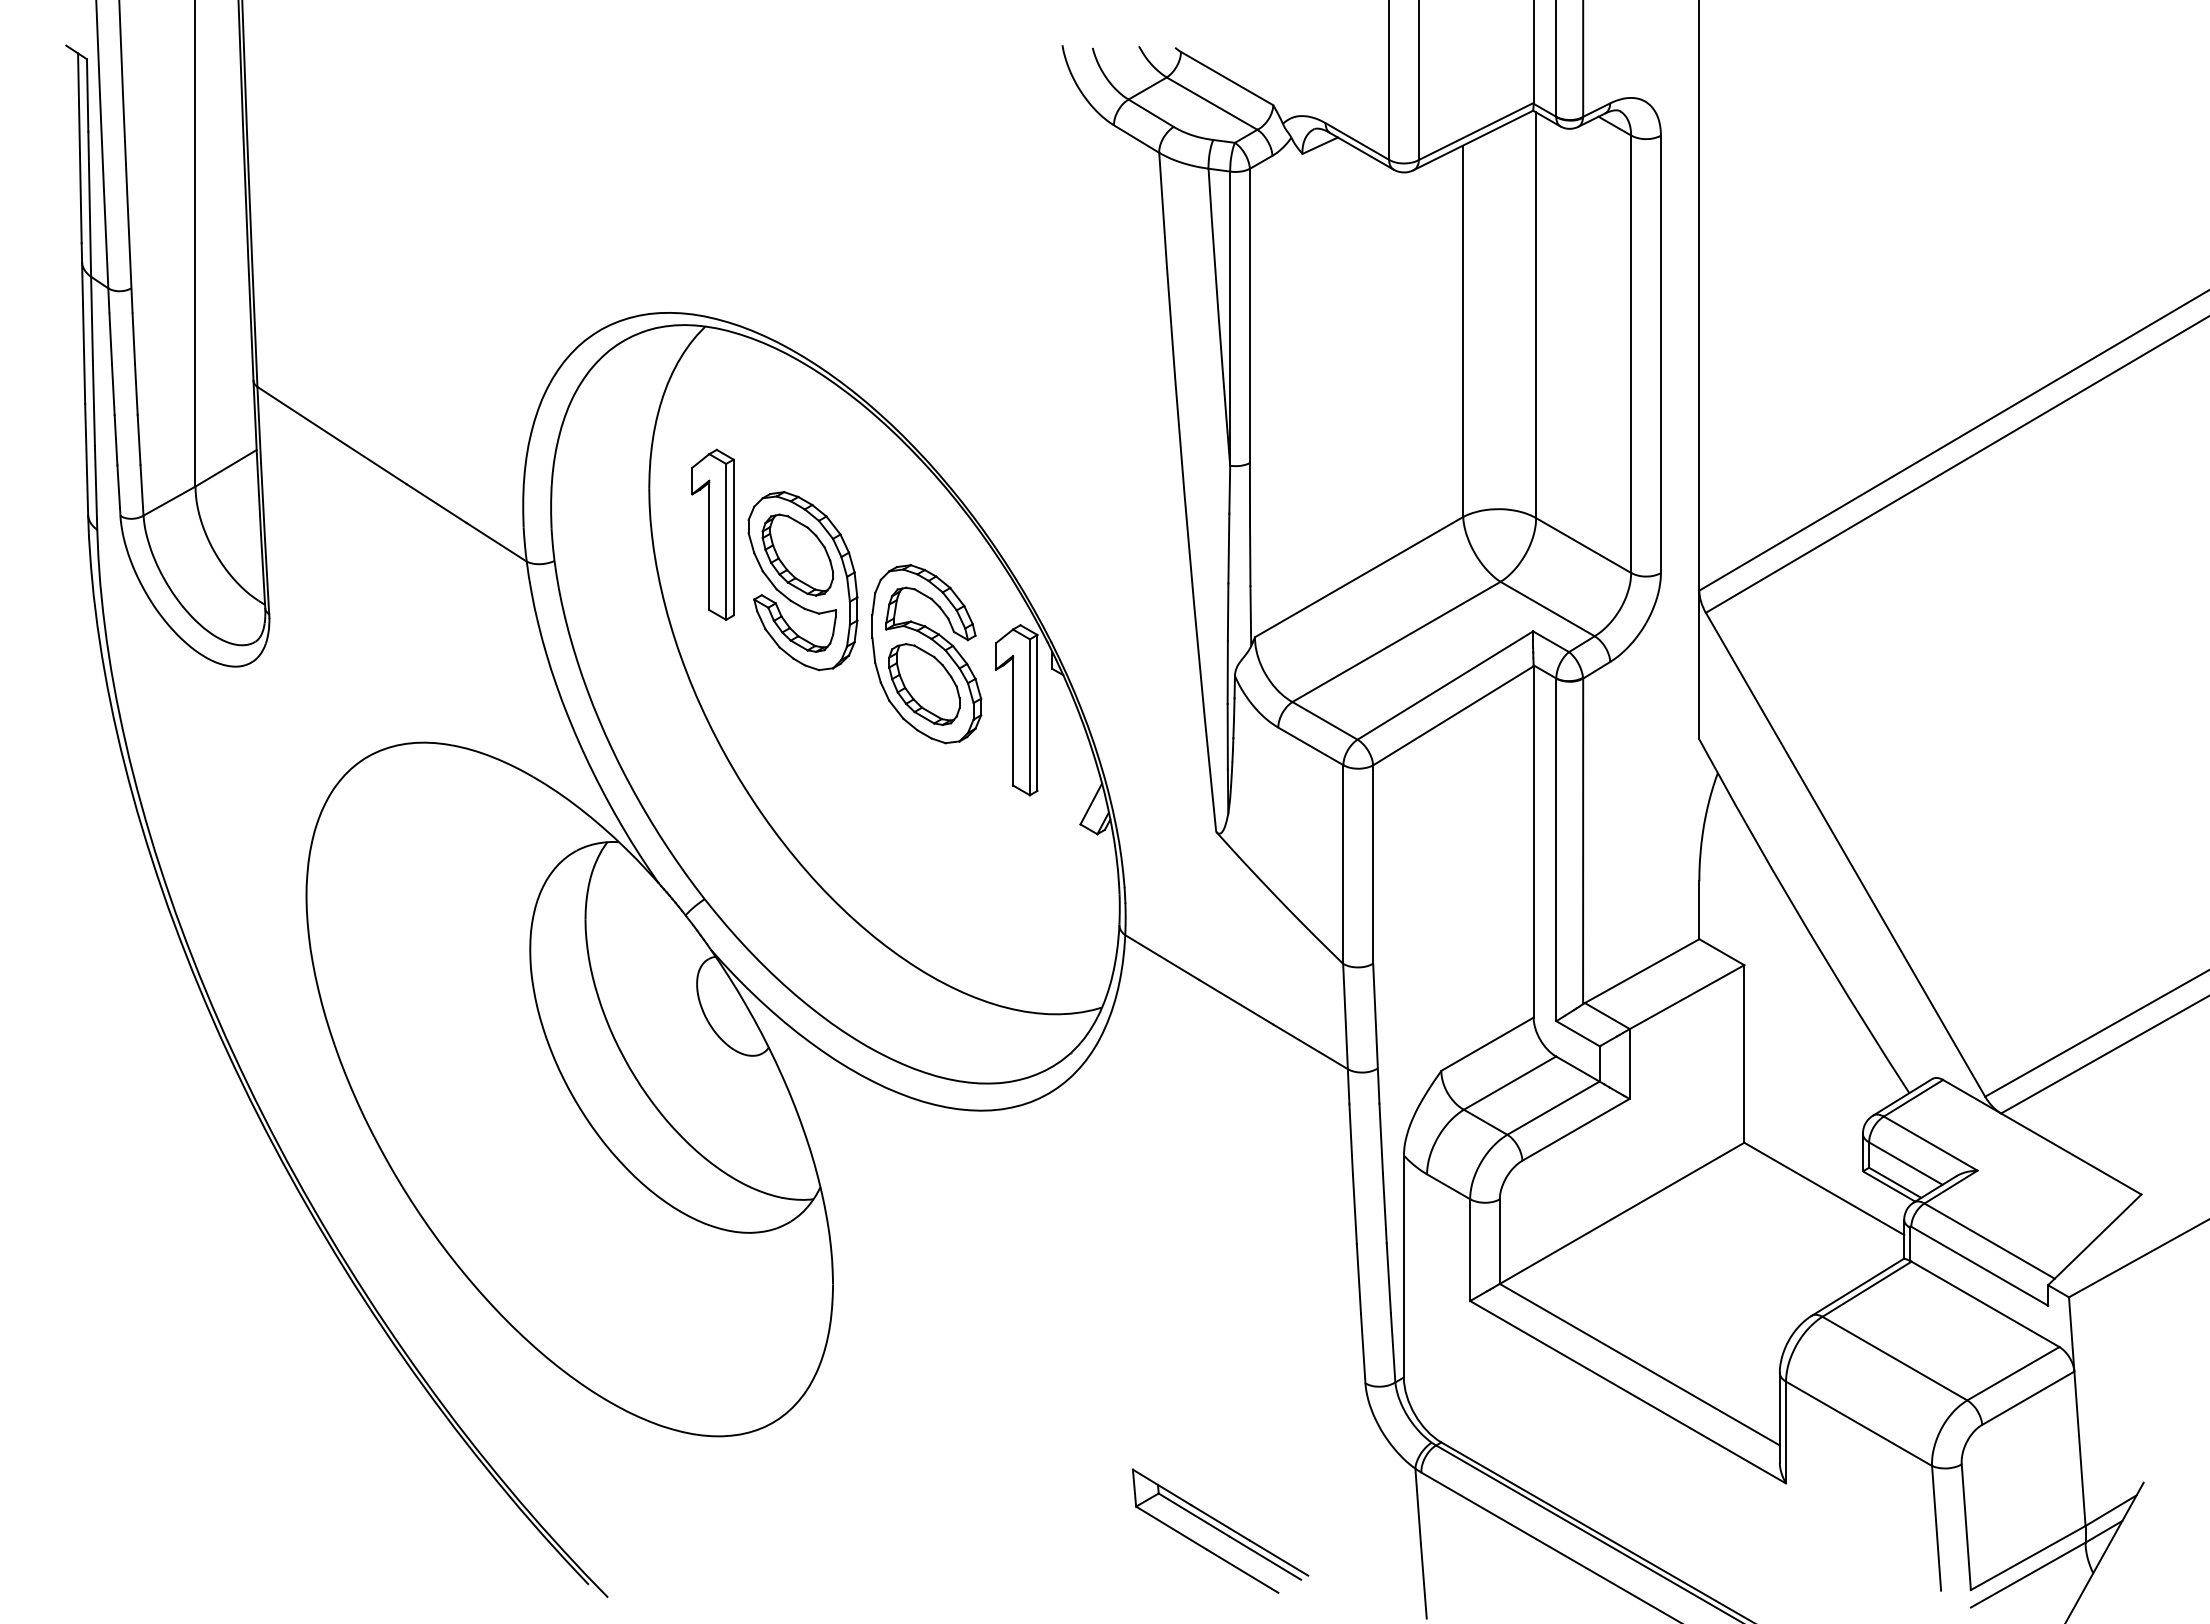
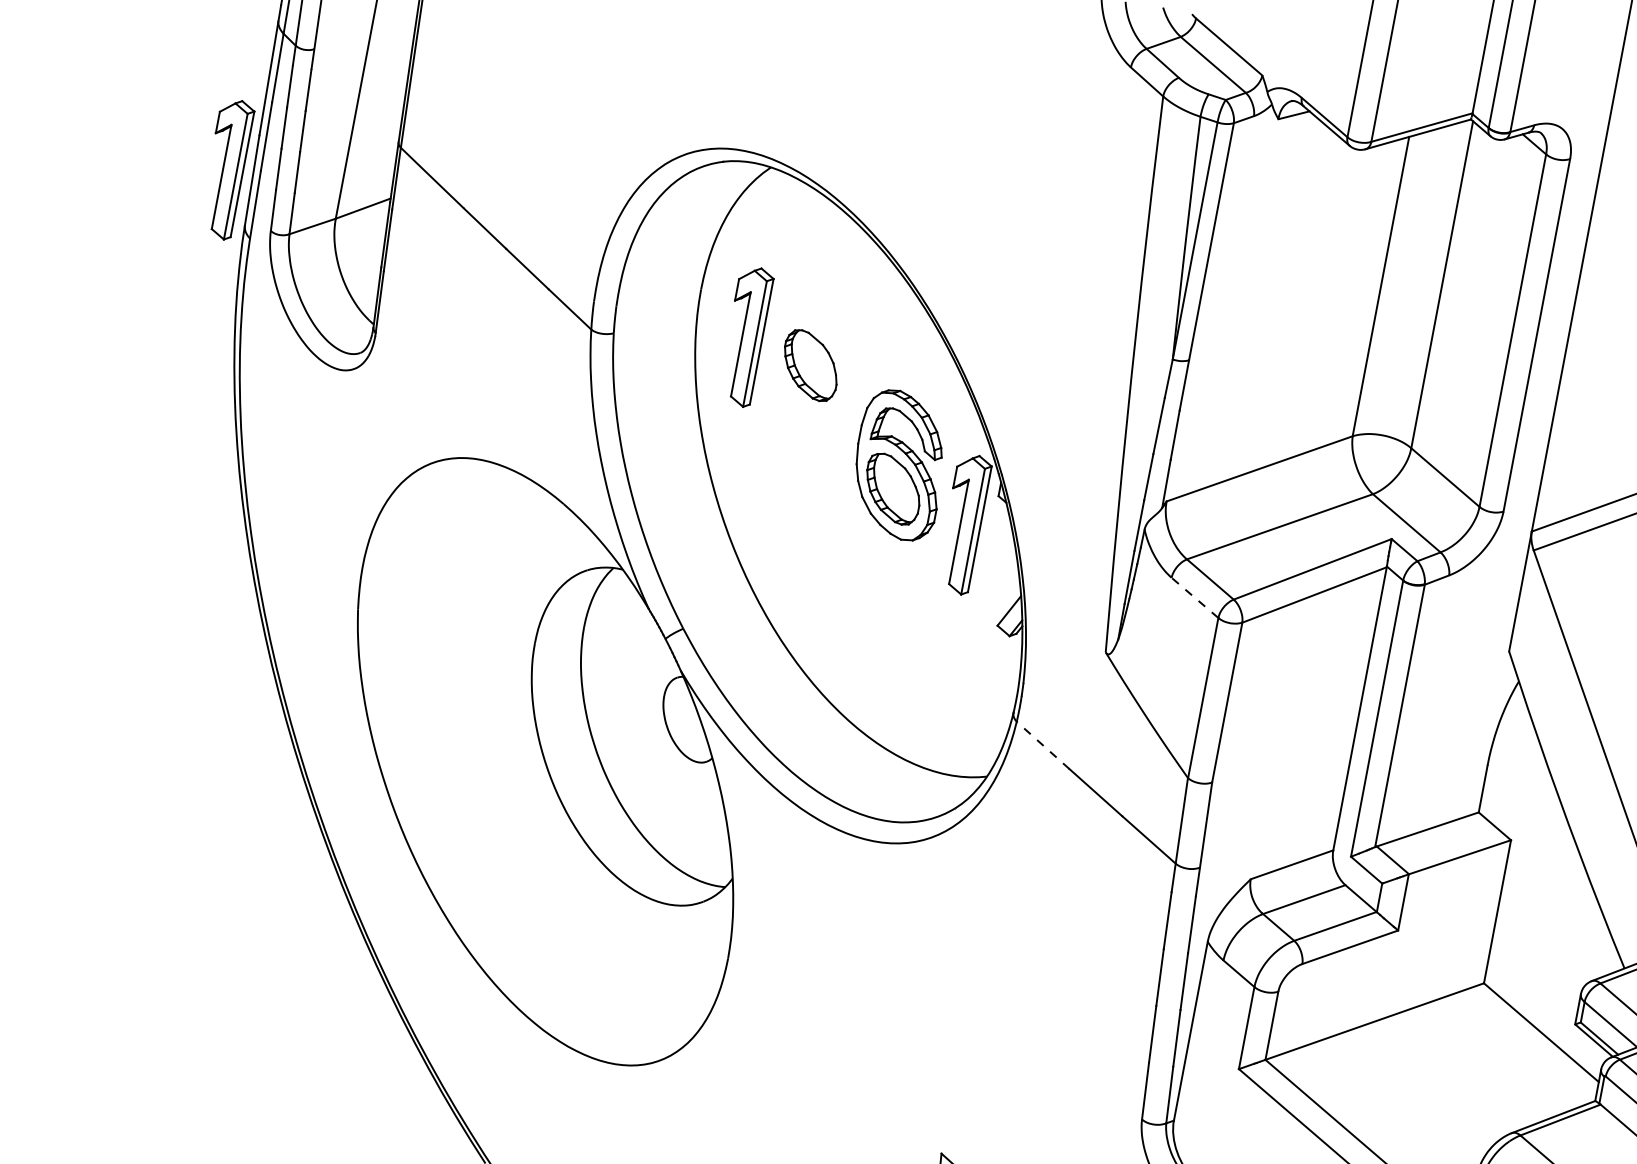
part: (52, 451) -> (225, 168), added
part: (802, 581) -> (810, 387), removed
line: (1310, 746) -> (1194, 597), solid -> dashed
line: (1161, 957) -> (1042, 745), solid -> dashed

